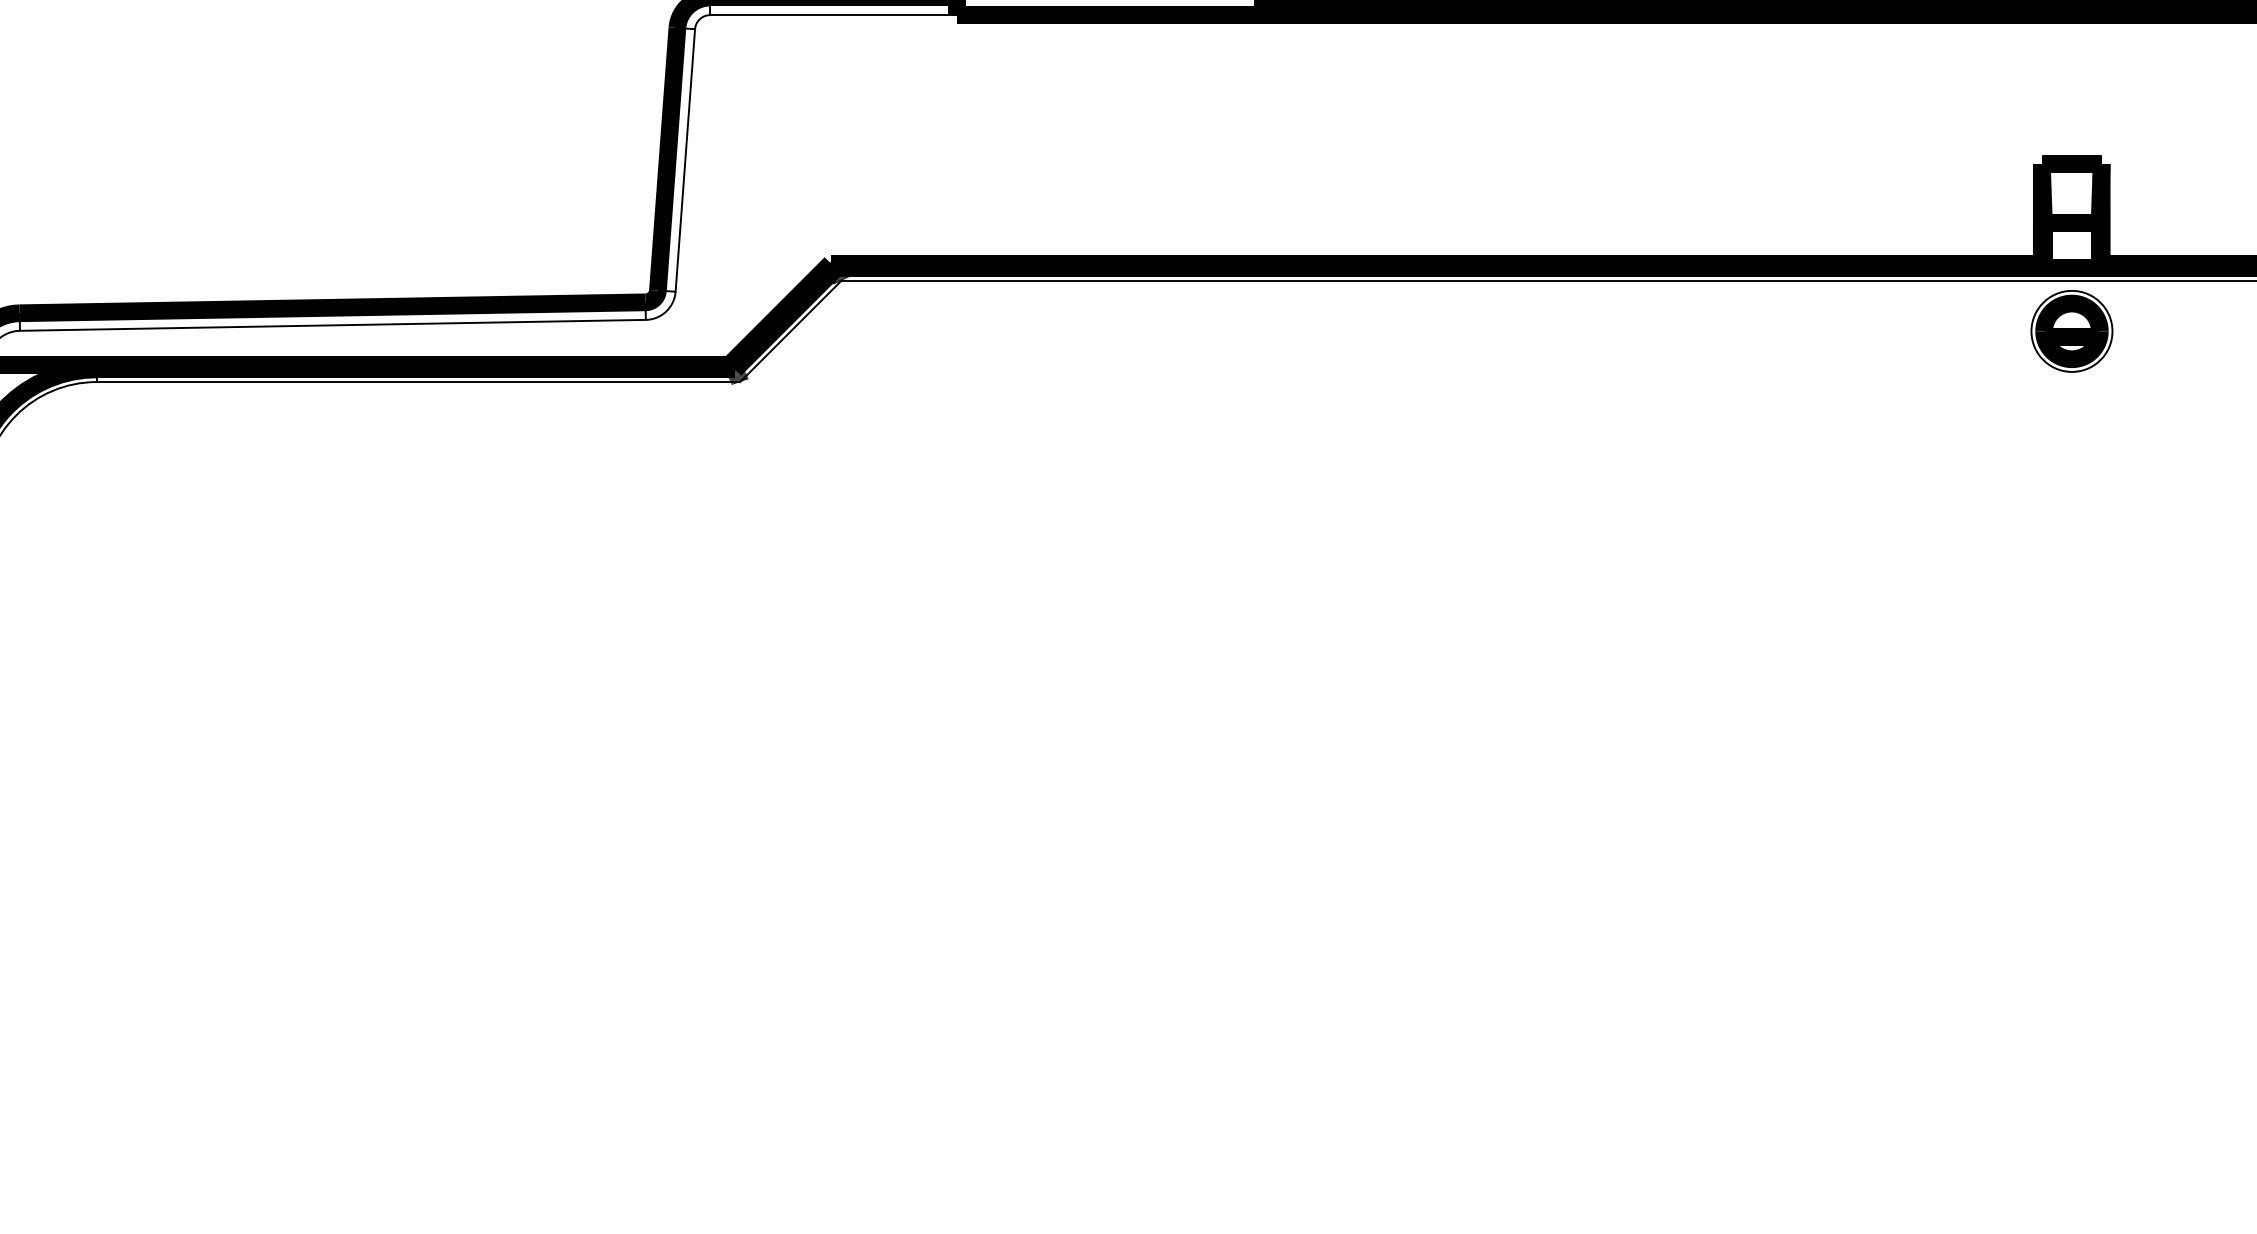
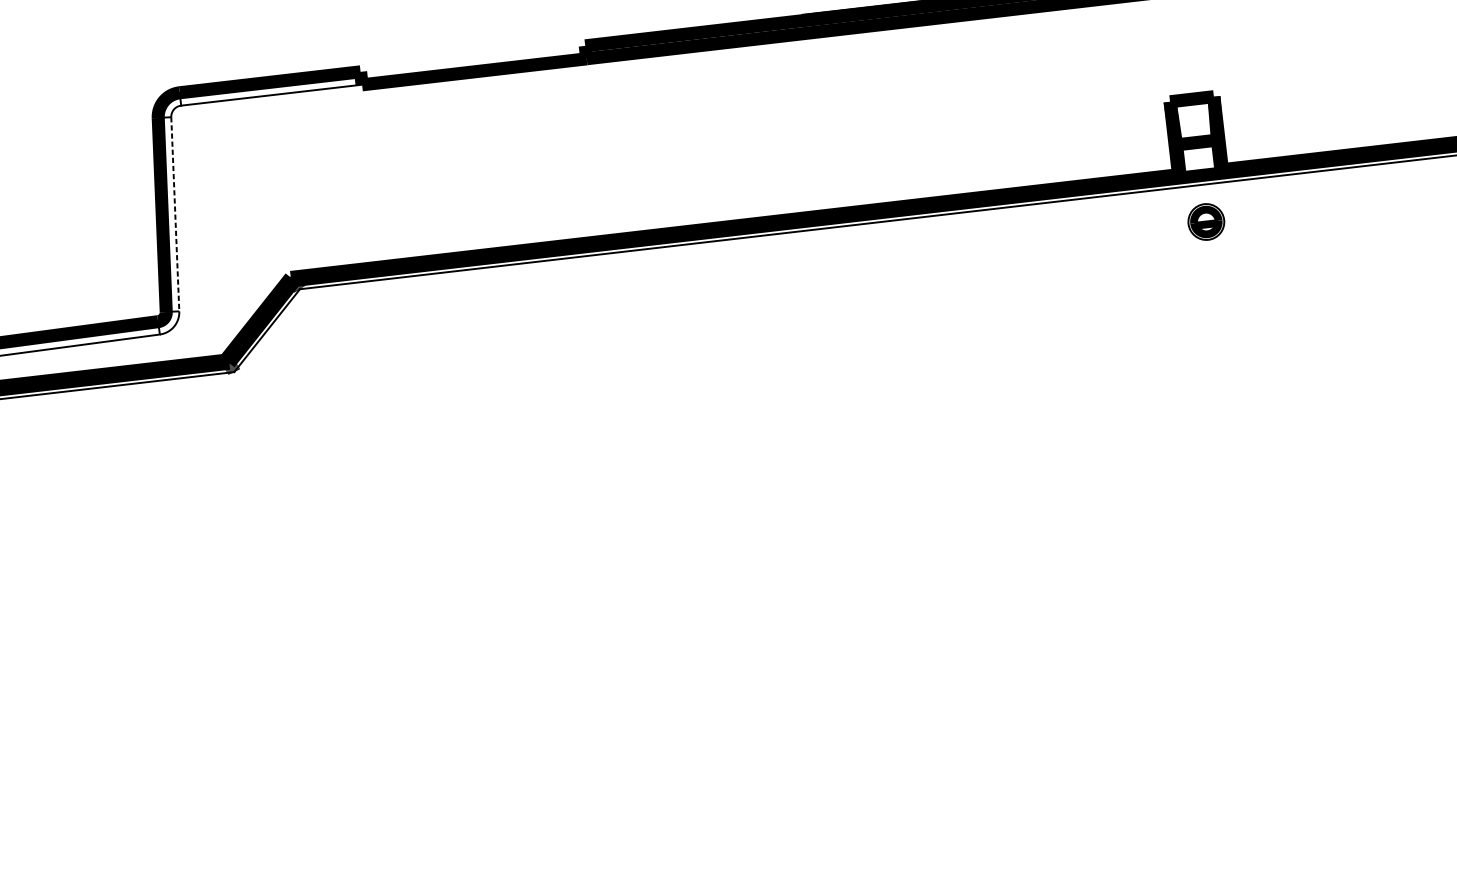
line: (685, 160) -> (175, 214), solid -> dashed
part: (2071, 331) -> (1206, 222), size x0.6

